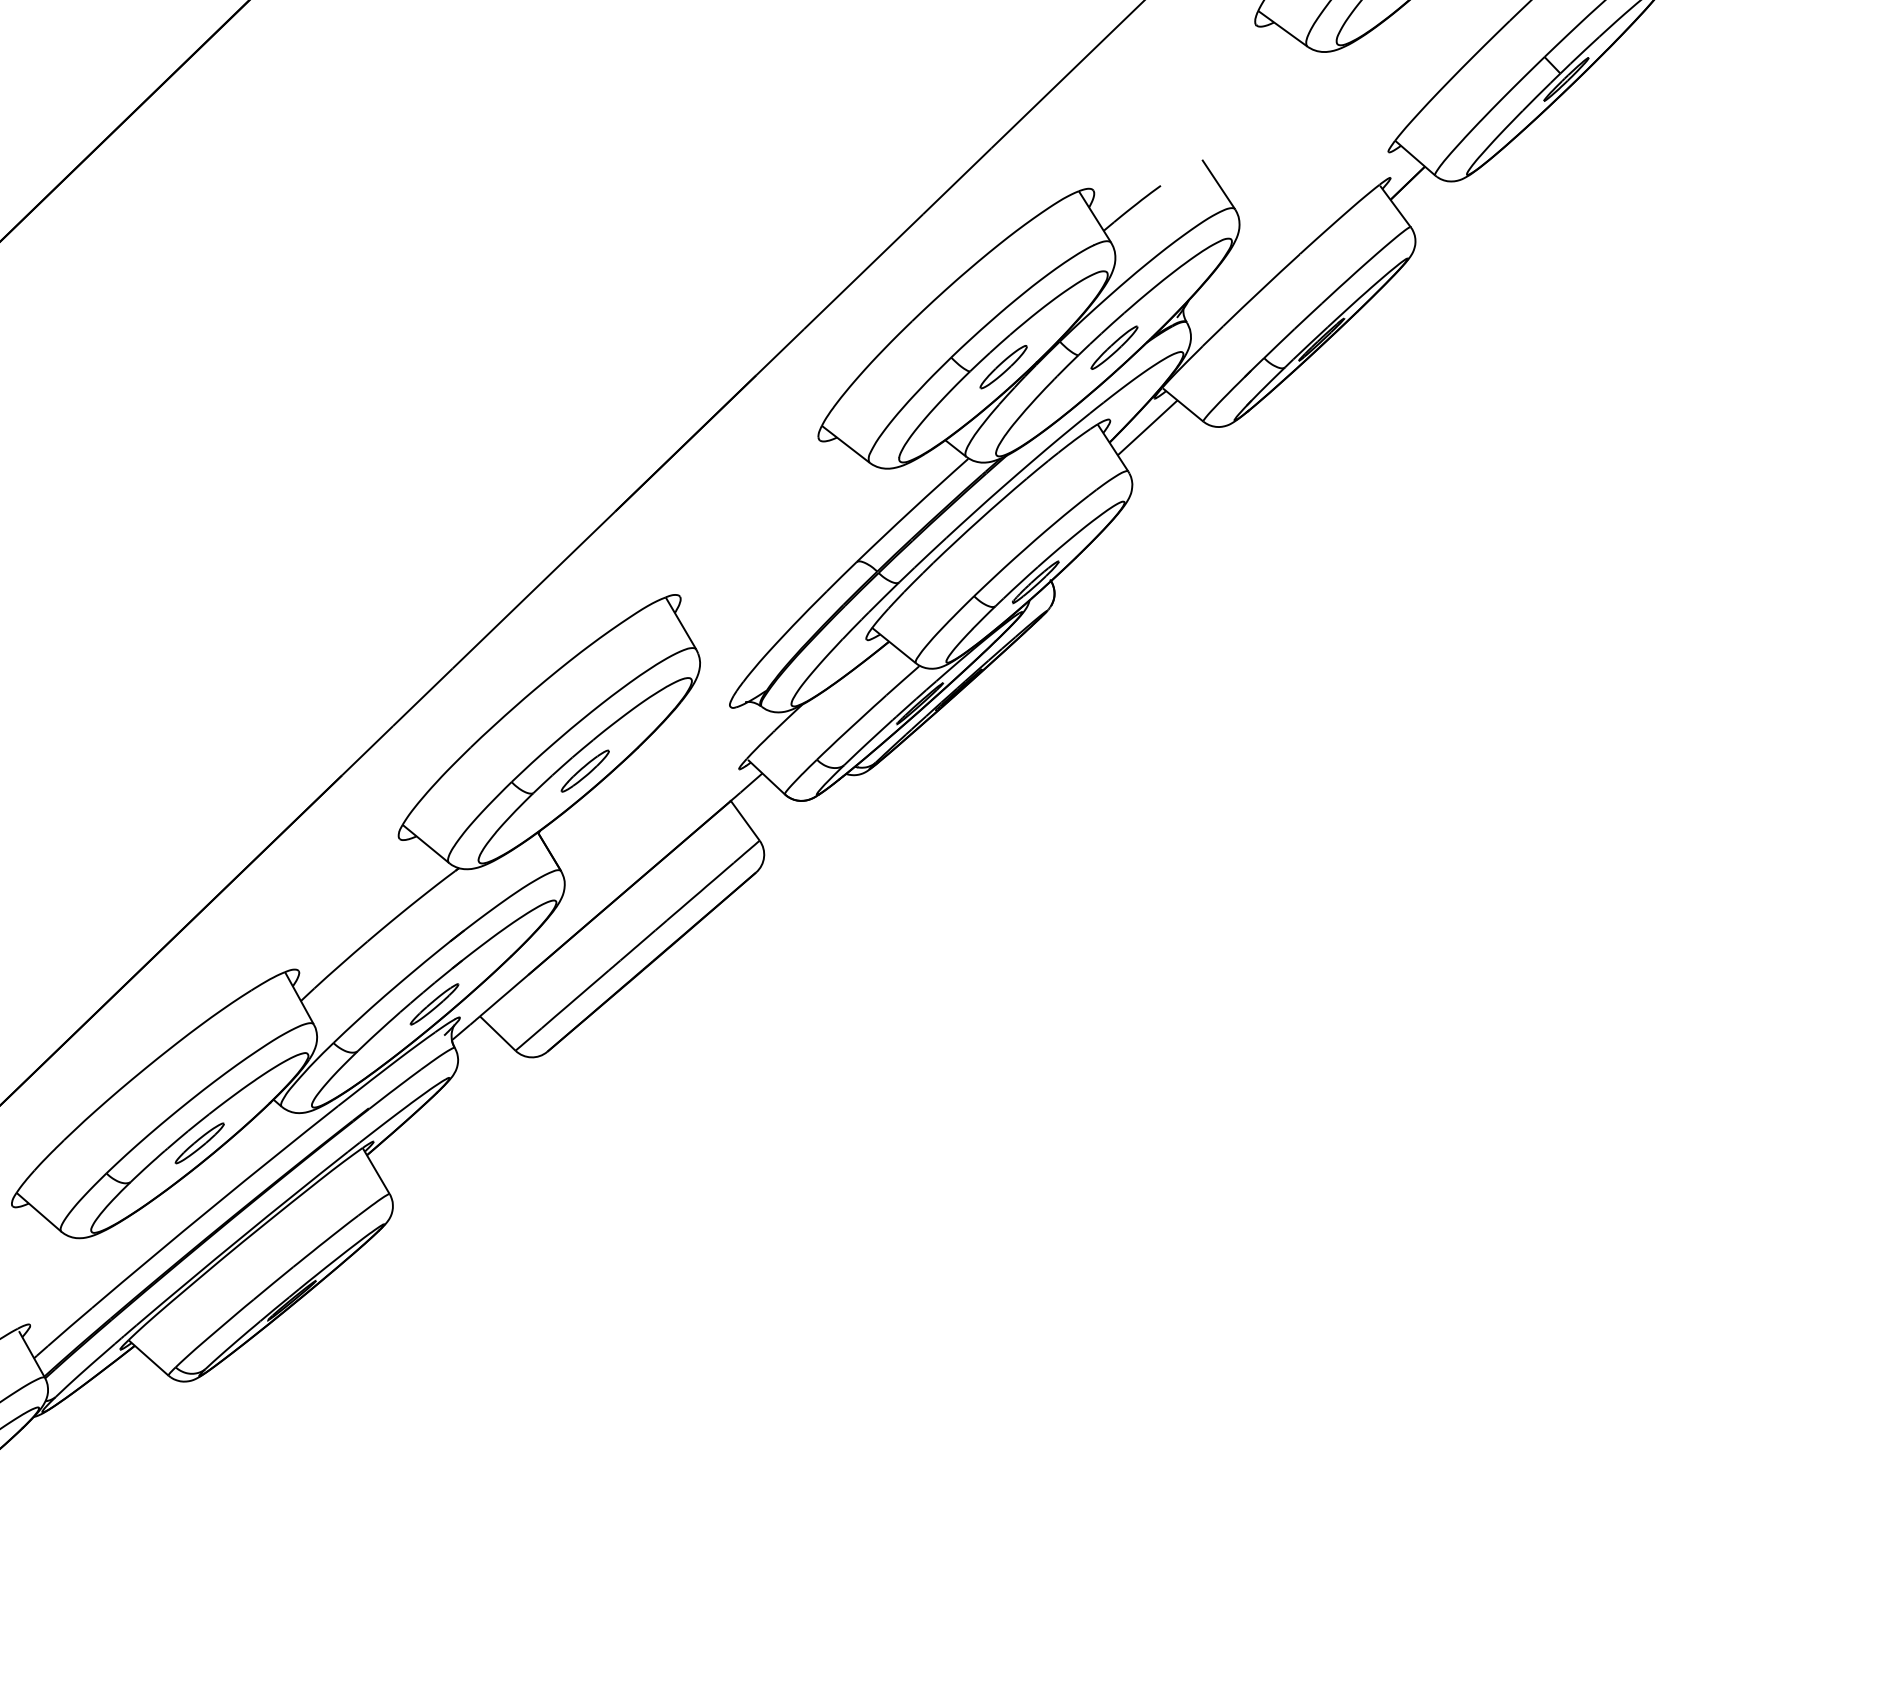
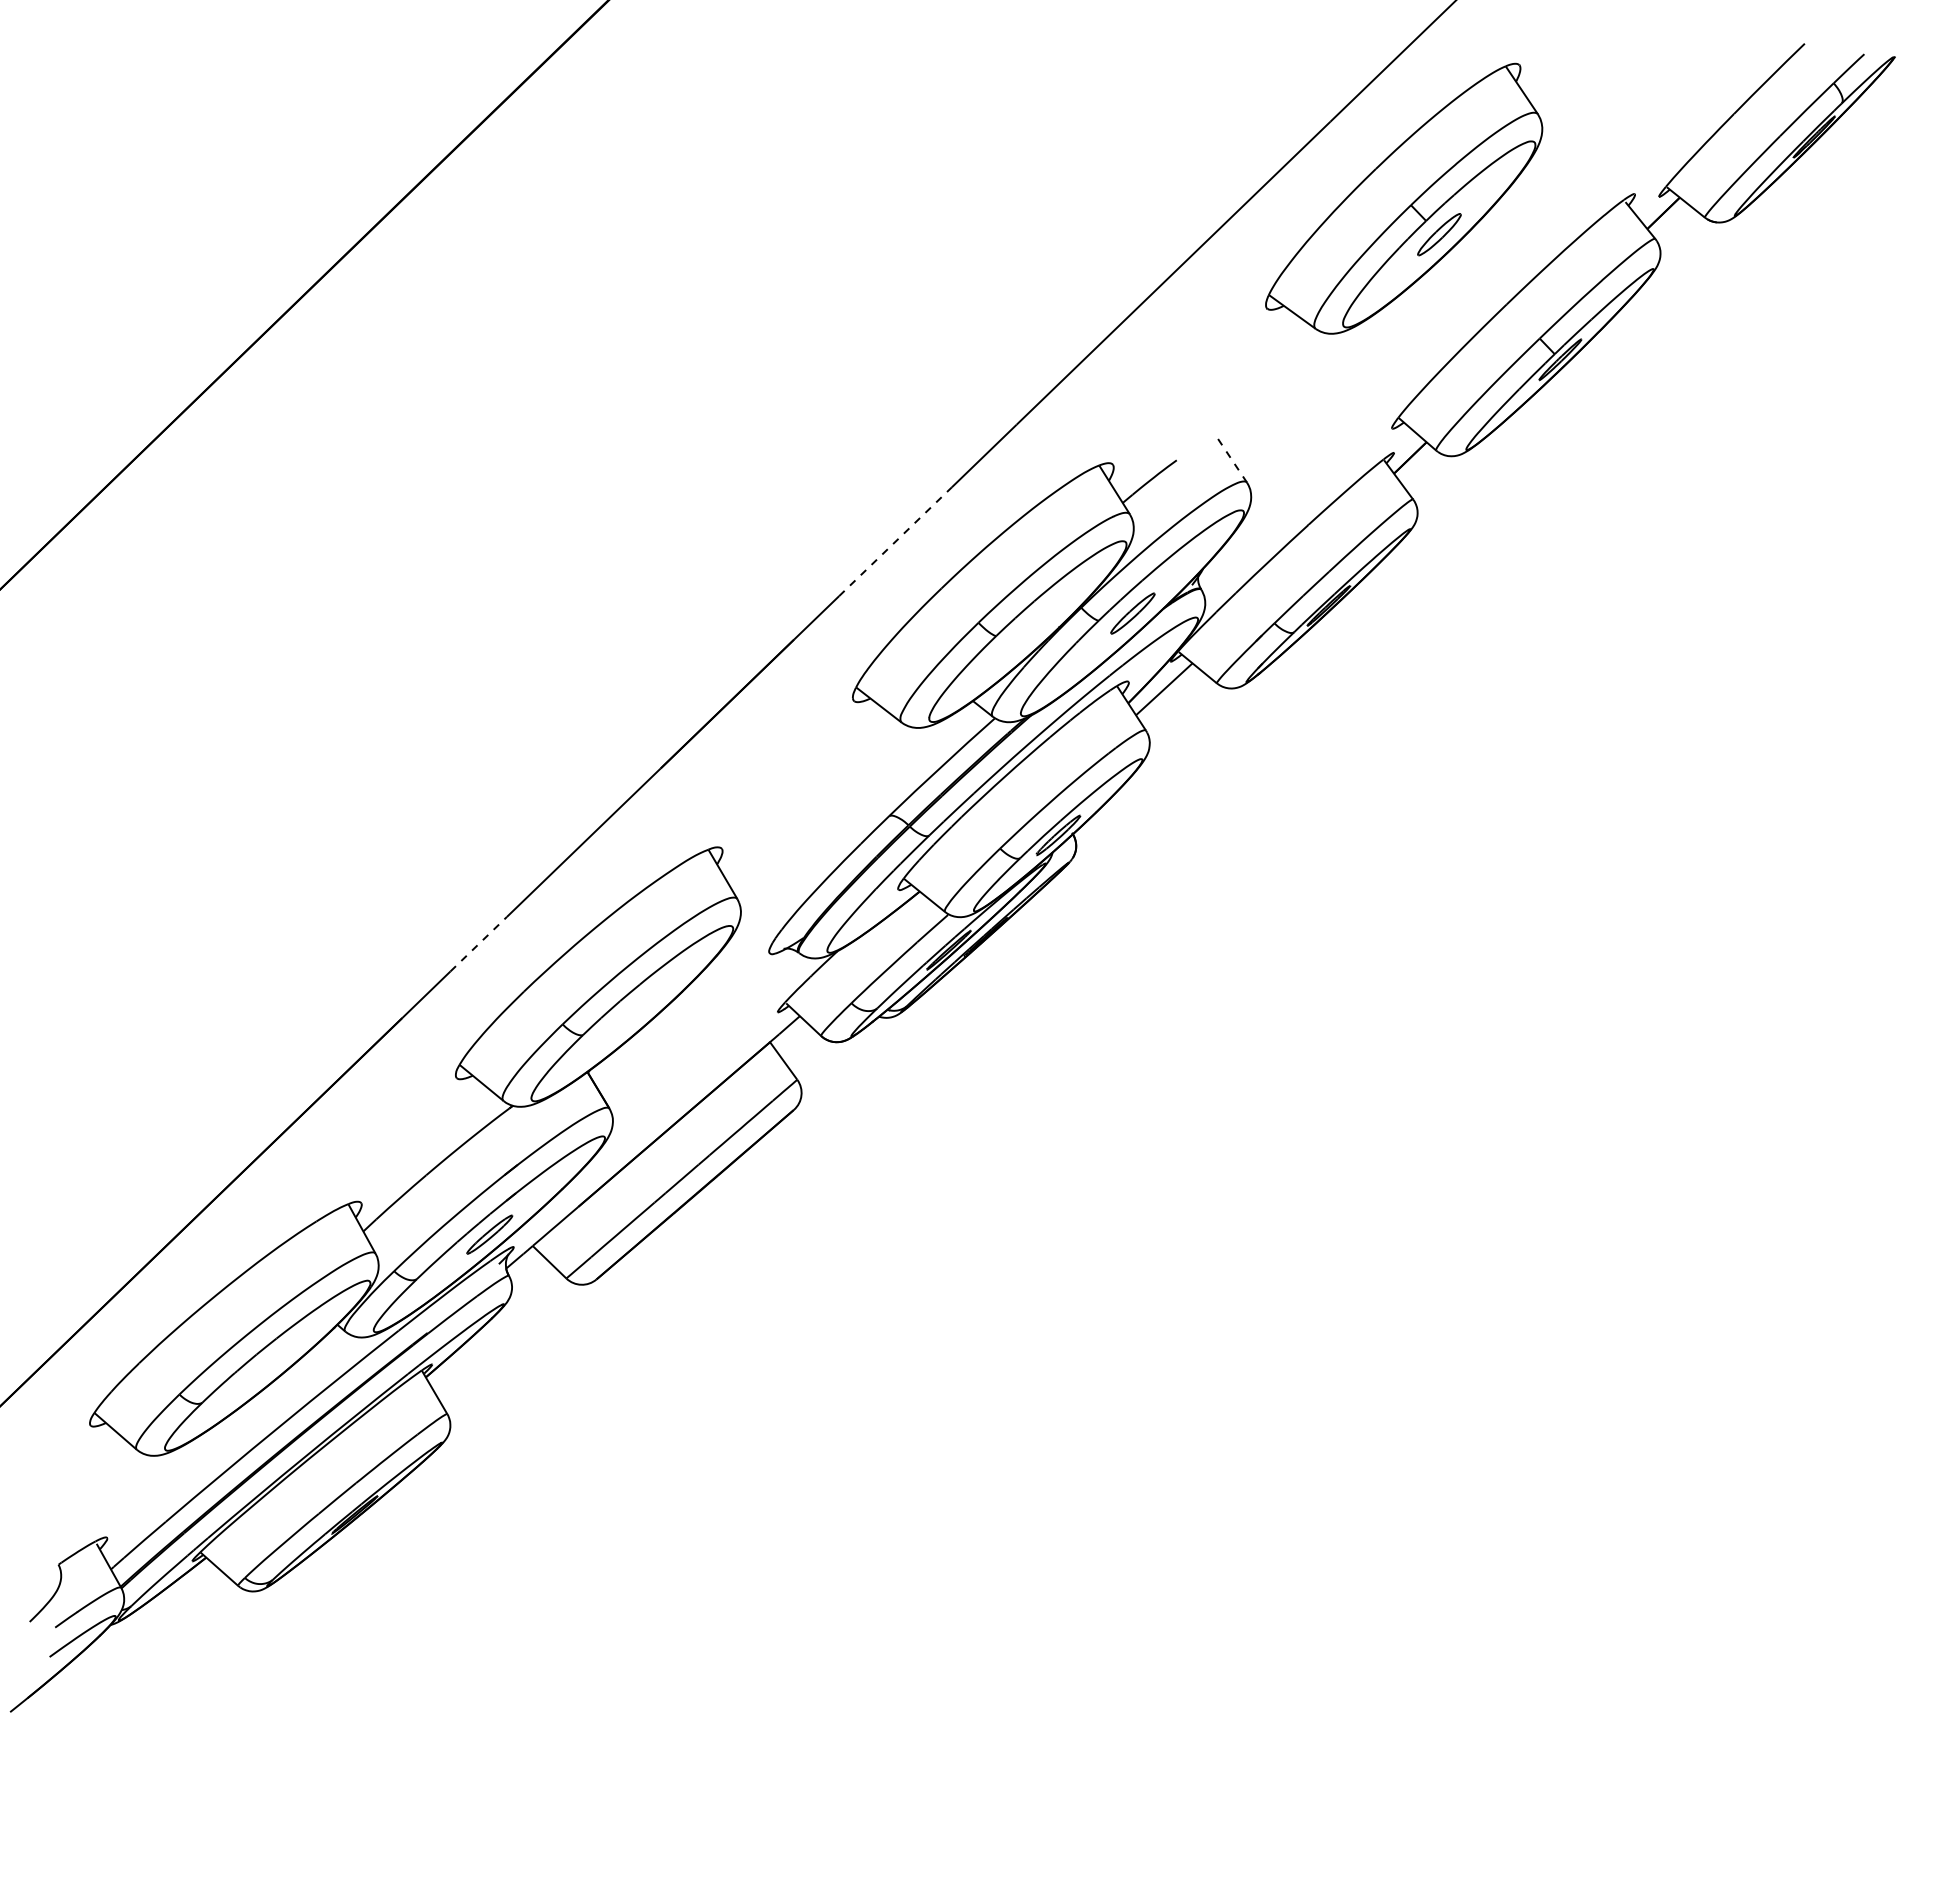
line: (1218, 183) -> (1231, 458), solid -> dashed
line: (863, 271) -> (895, 541), solid -> dashed
part: (1003, 366) -> (1027, 631), removed
line: (423, 696) -> (479, 943), solid -> dashed
part: (585, 770) -> (632, 1013), removed
part: (199, 1142) -> (267, 1365), removed

